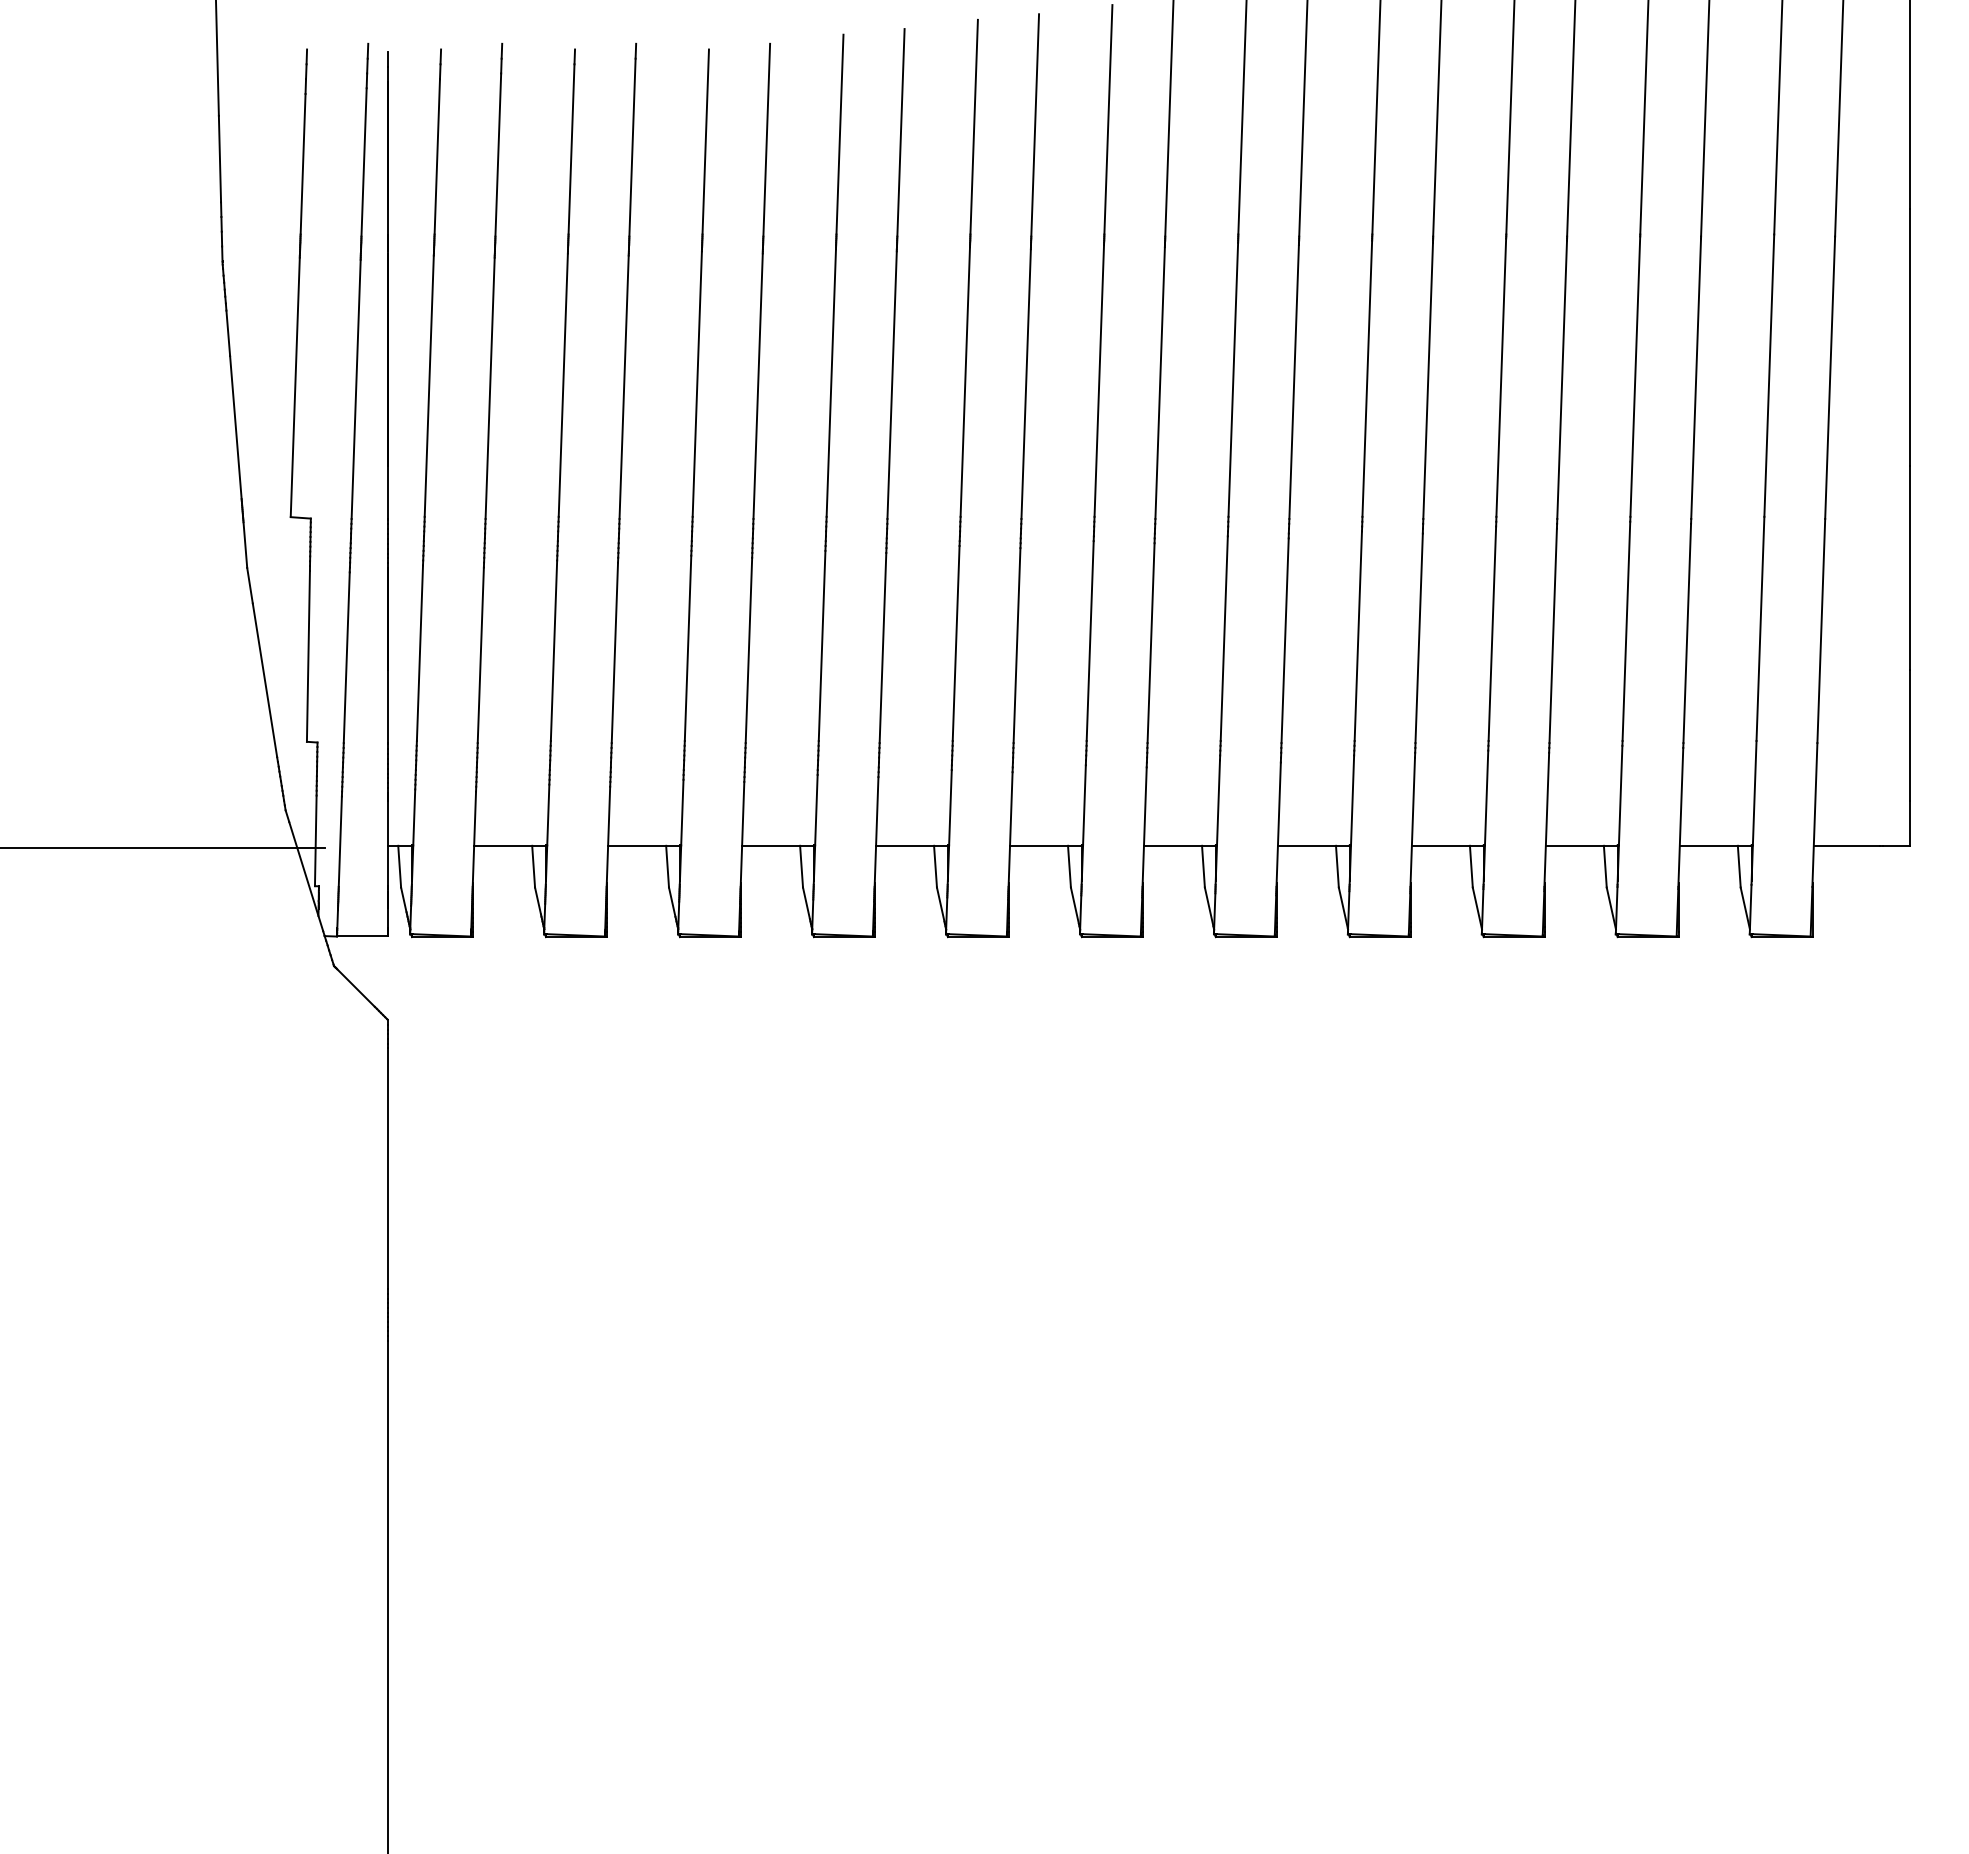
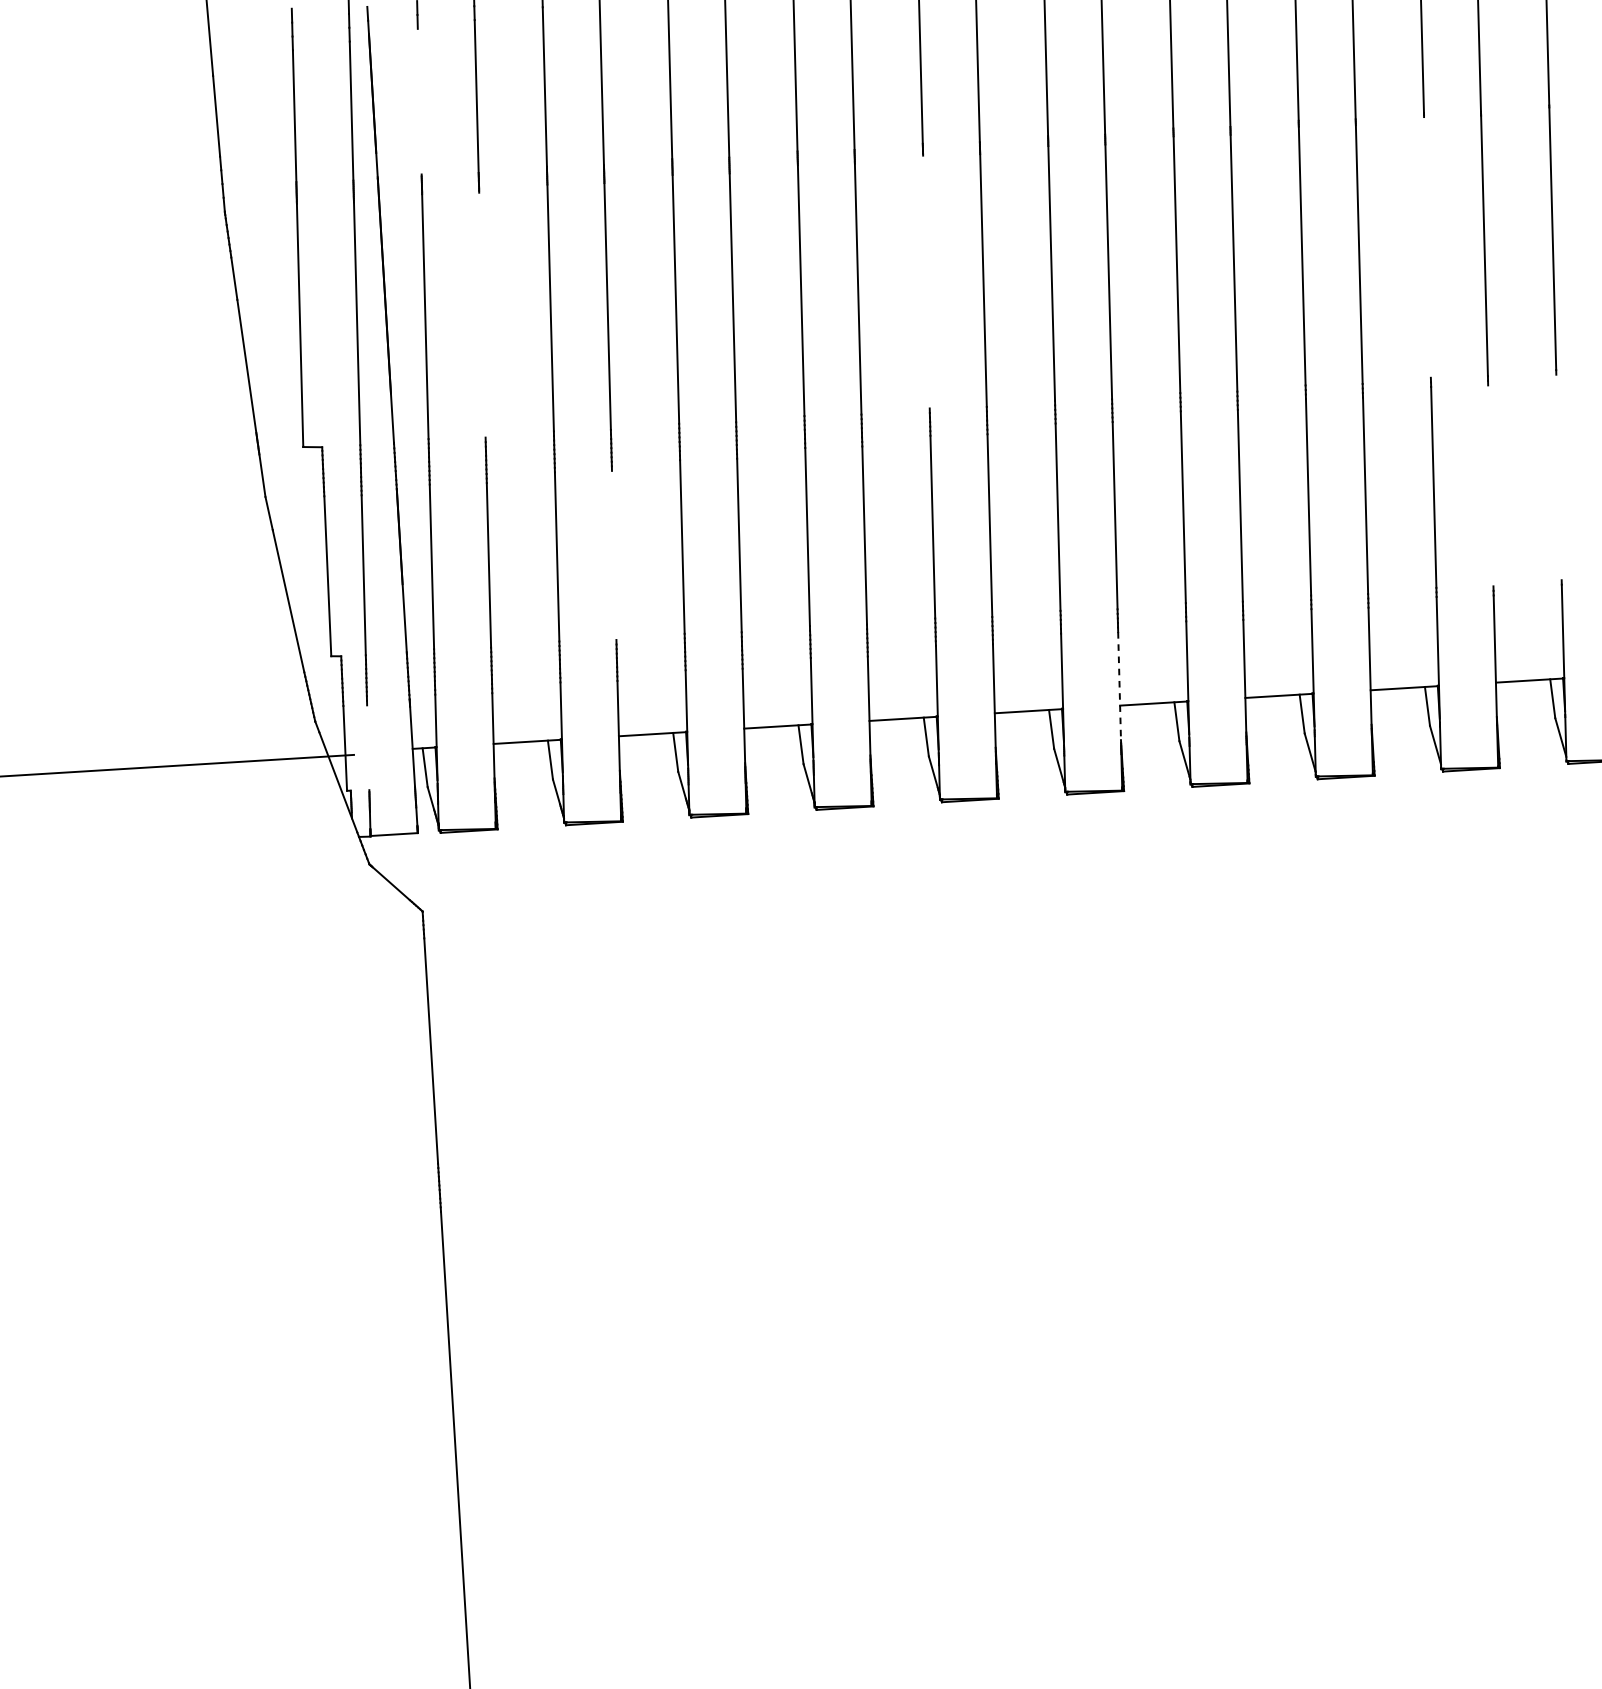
line: (436, 156) -> (418, 101), removed
line: (1501, 377) -> (1427, 247), removed
line: (965, 381) -> (926, 281), removed
line: (489, 387) -> (481, 314), removed
line: (1626, 630) -> (1559, 476), removed
line: (1552, 635) -> (1490, 485), removed
line: (614, 652) -> (613, 555), removed
line: (1144, 827) -> (1119, 688), solid -> dashed
line: (339, 841) -> (367, 747), removed

